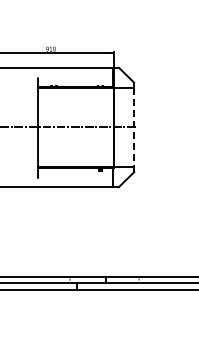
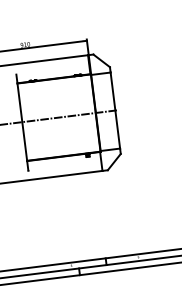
line: (134, 127) -> (115, 110), dashed -> solid

